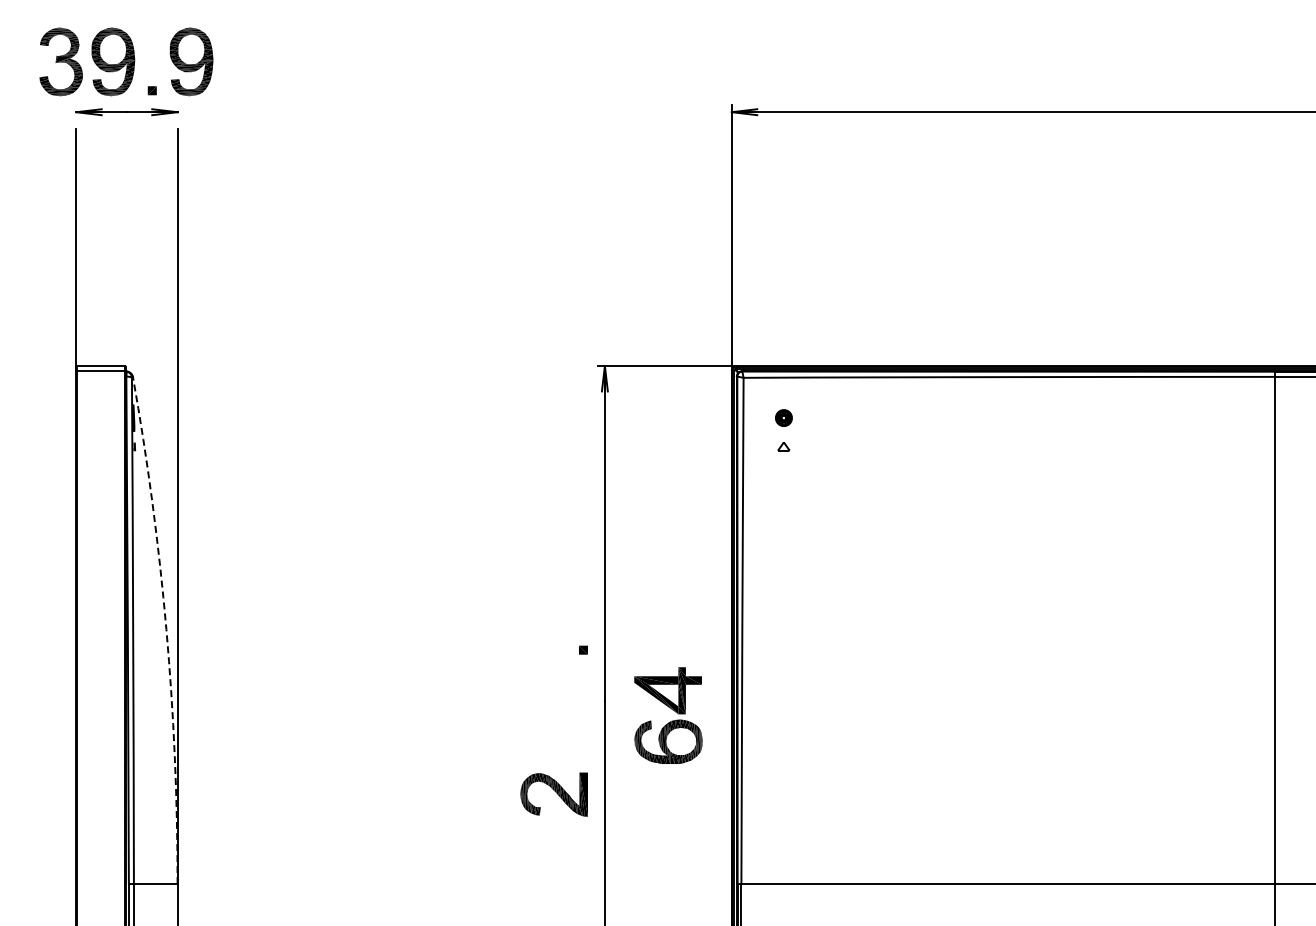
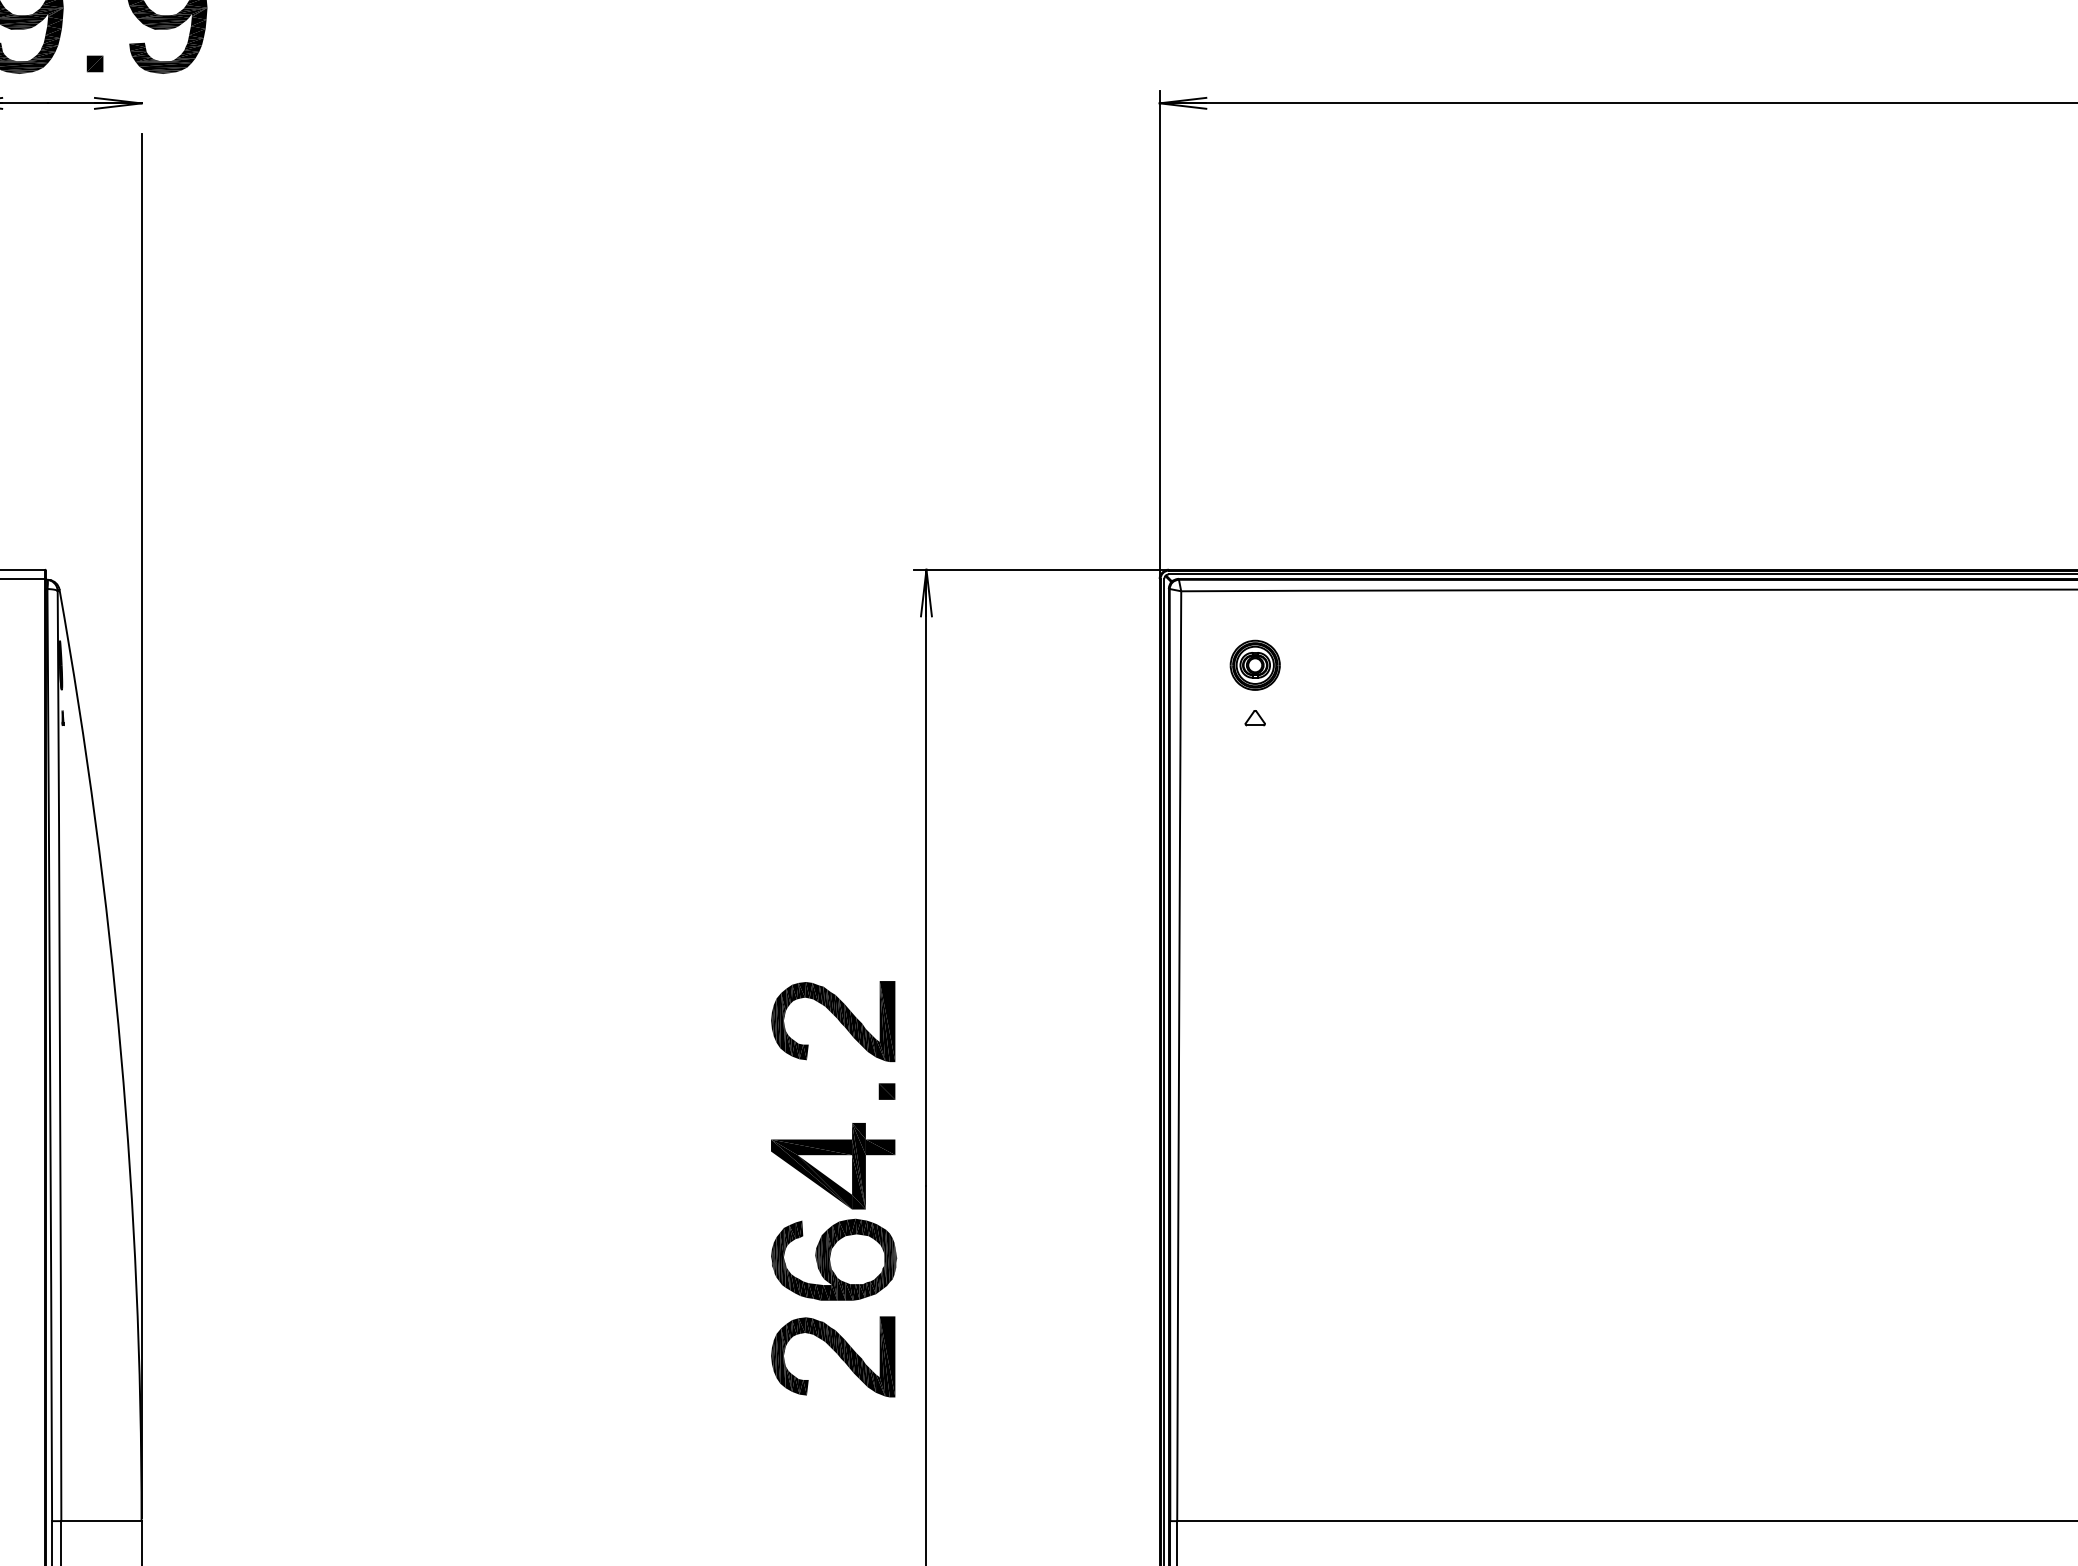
part: (783, 417) -> (1254, 664), size x1.67
part: (553, 612) -> (832, 1022), added
arc: (166, 629) -> (121, 1053), dashed -> solid
part: (670, 721) -> (837, 1222), moved

